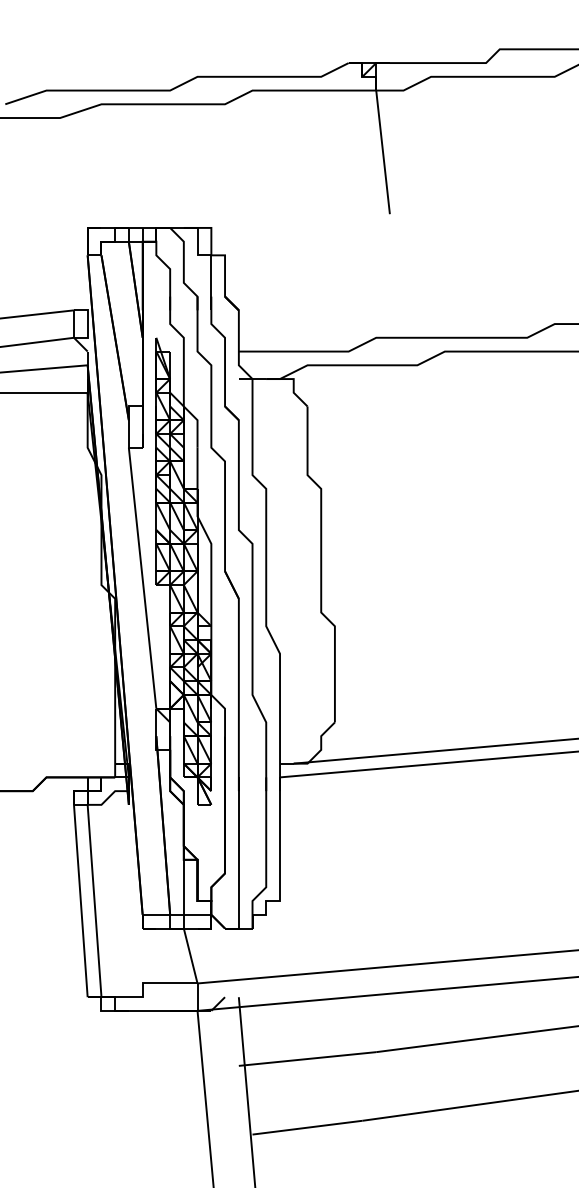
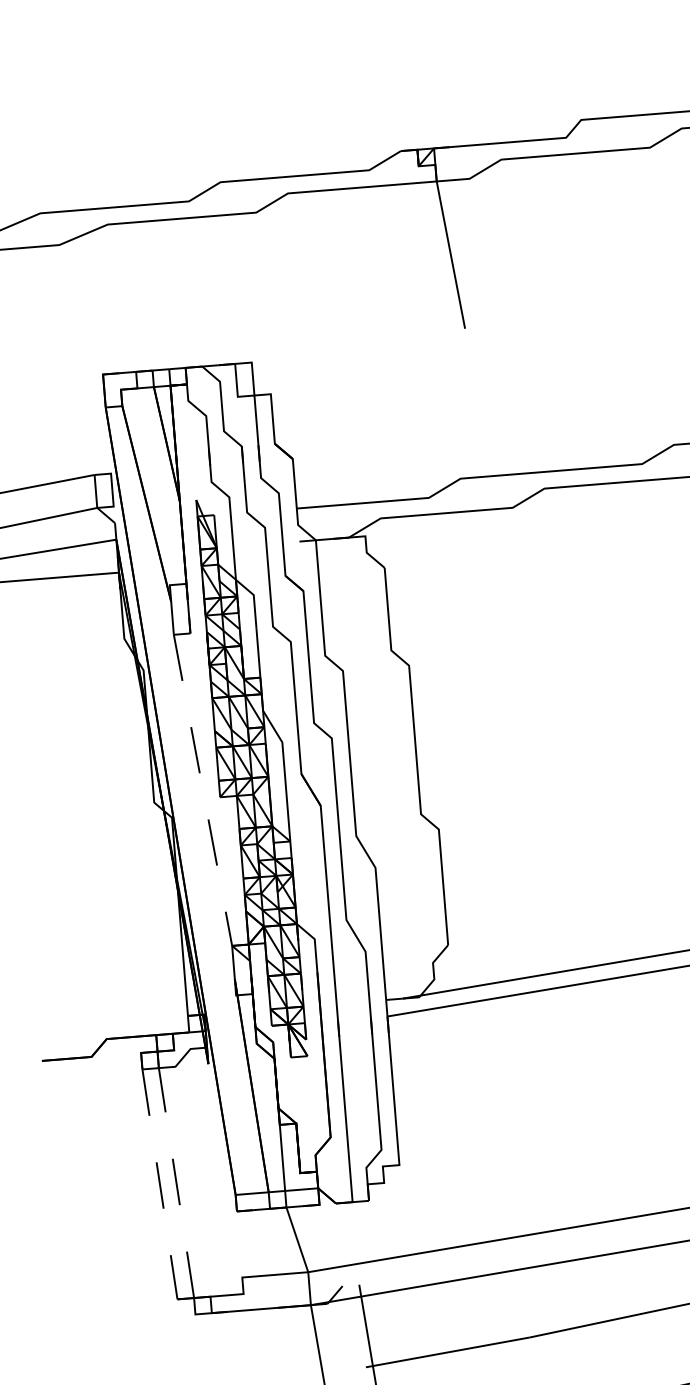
line: (142, 578) -> (202, 790), solid -> dashed
line: (94, 900) -> (176, 1182), solid -> dashed
line: (80, 901) -> (159, 1185), solid -> dashed

